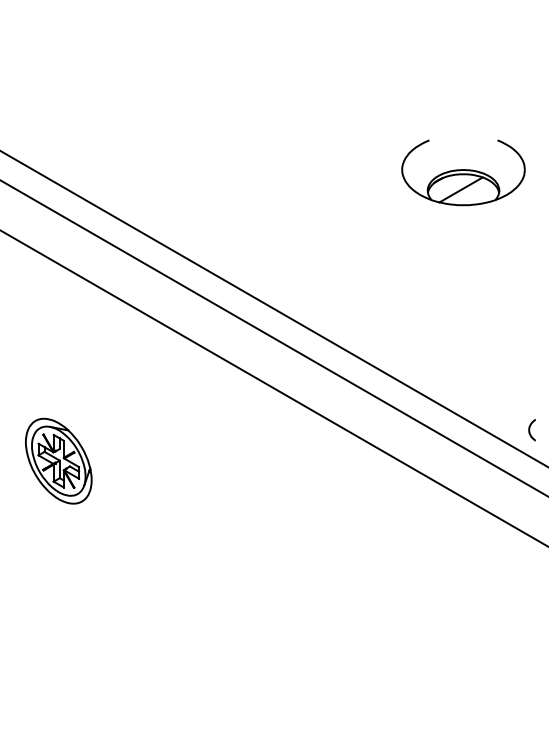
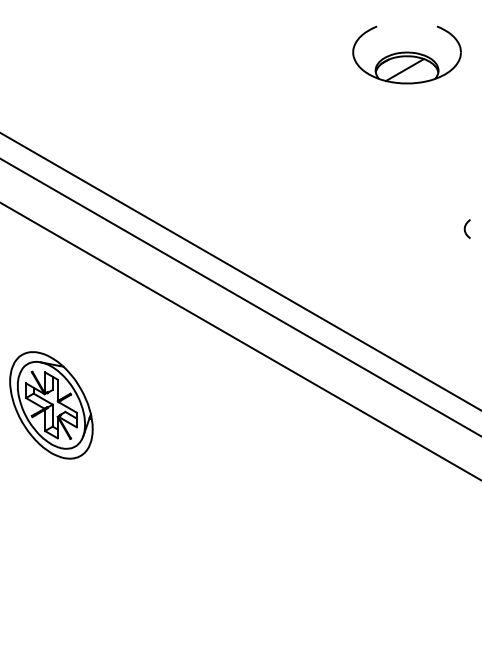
part: (462, 172) -> (406, 54), moved
curve: (530, 429) -> (465, 228), moved
part: (58, 461) -> (51, 405), size x1.43

